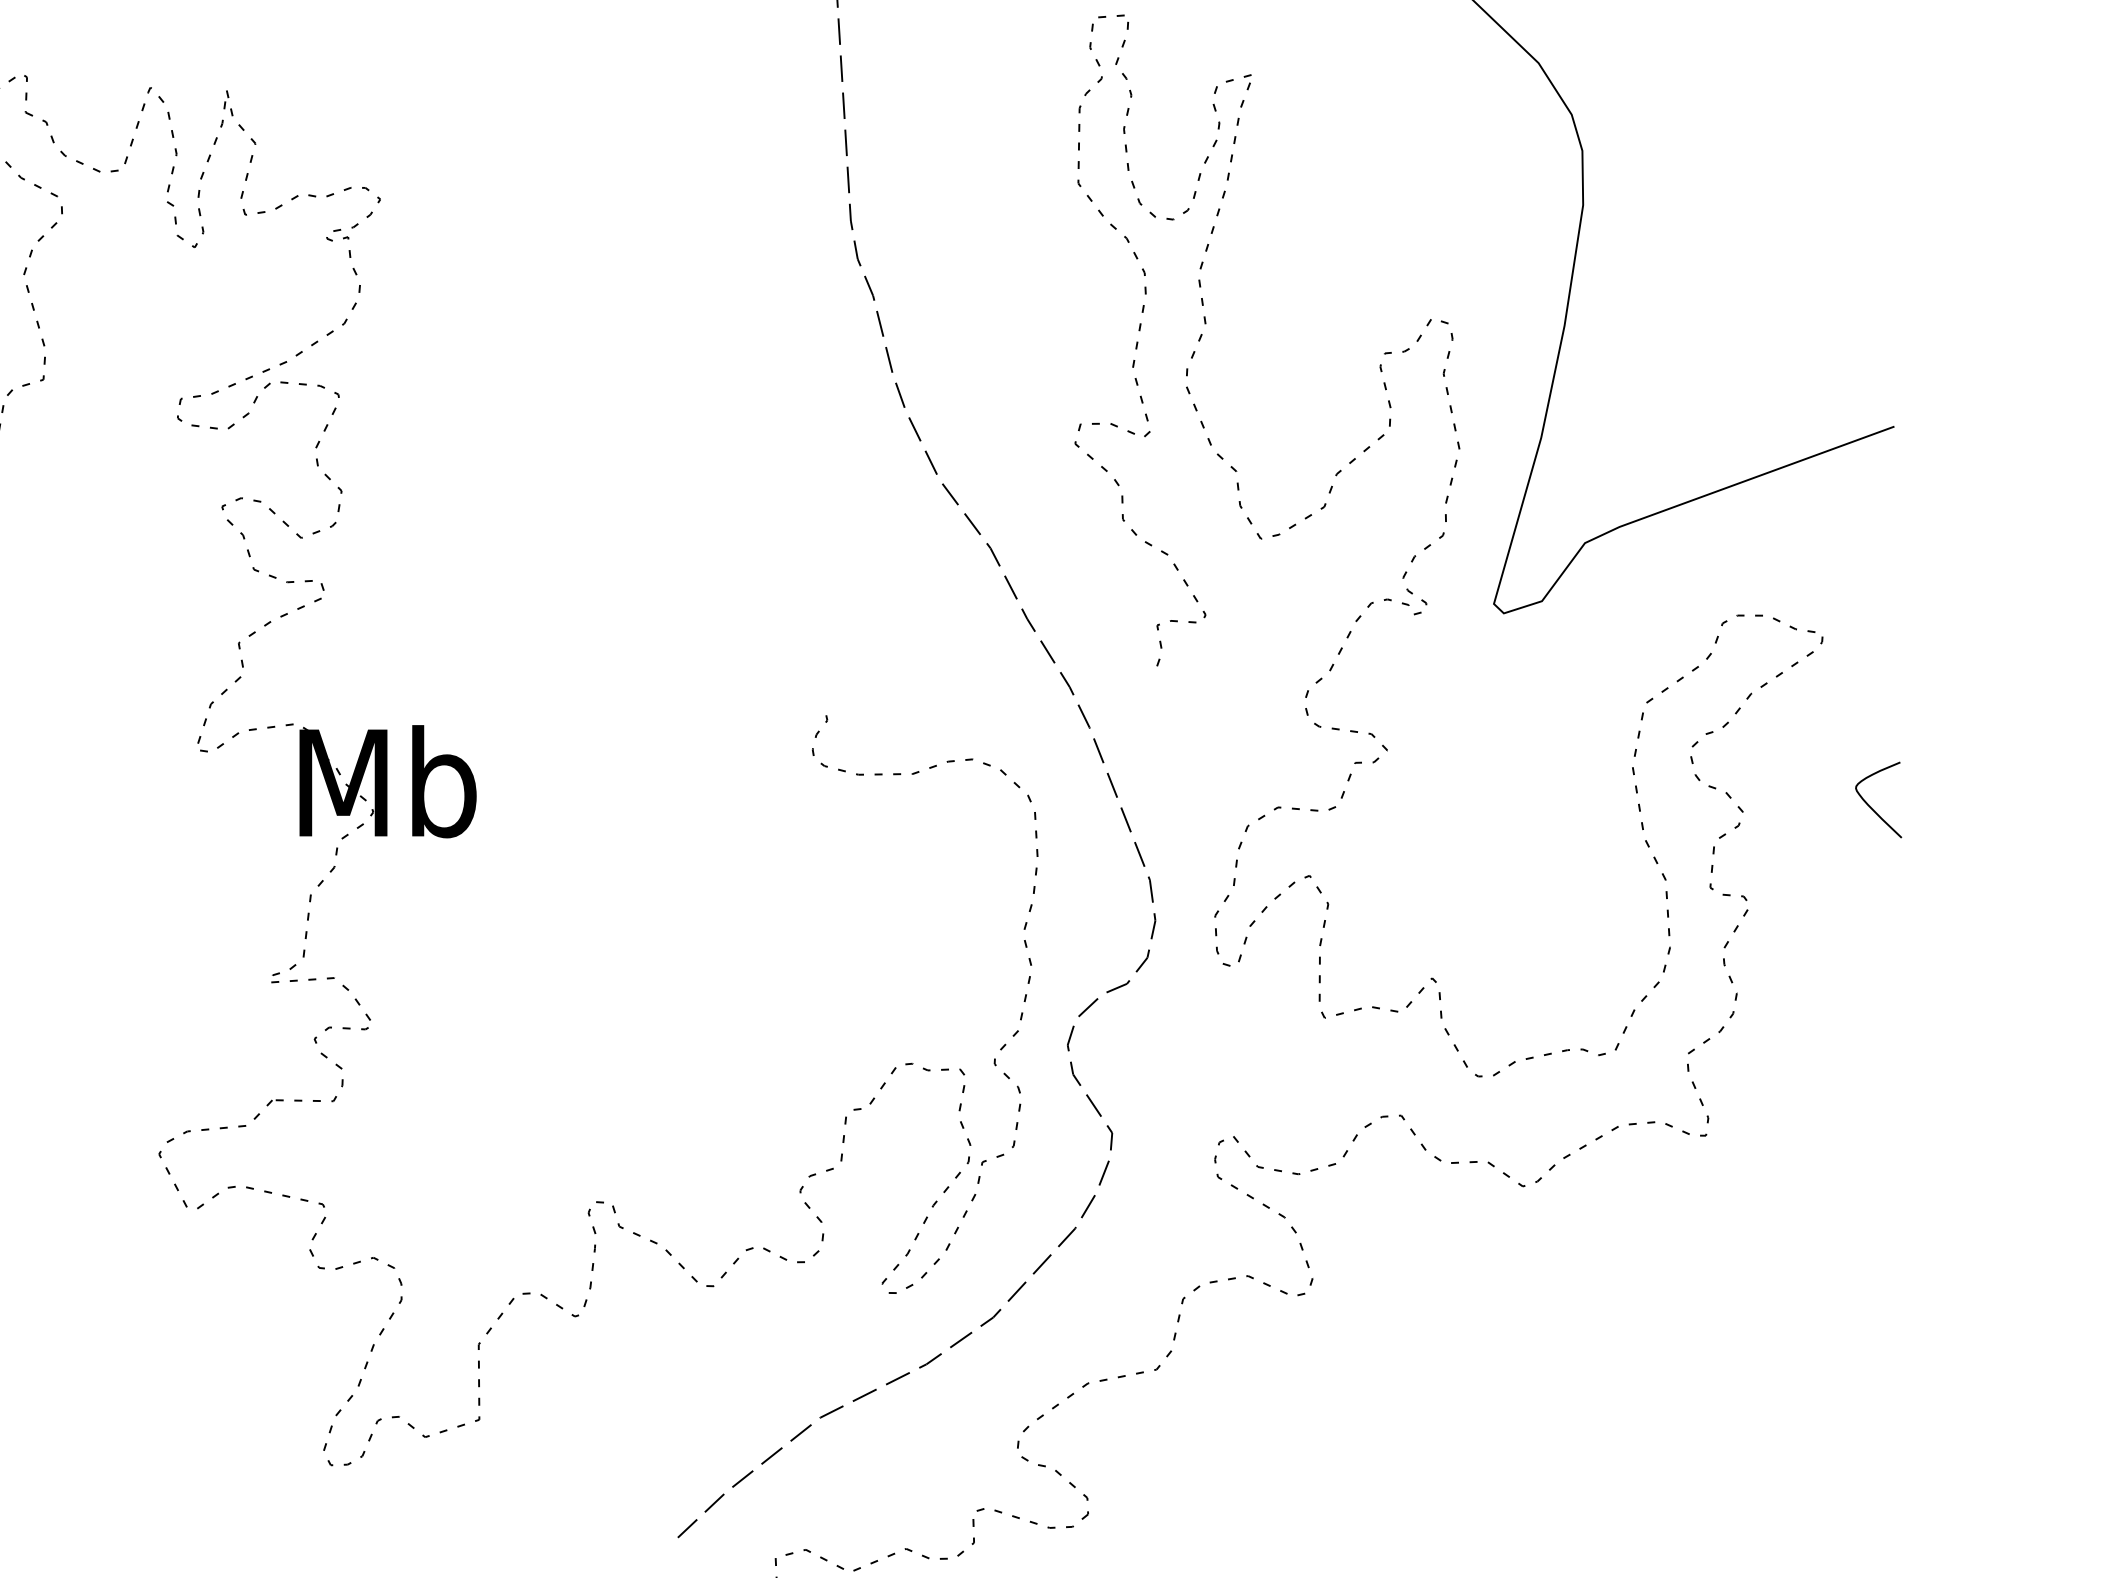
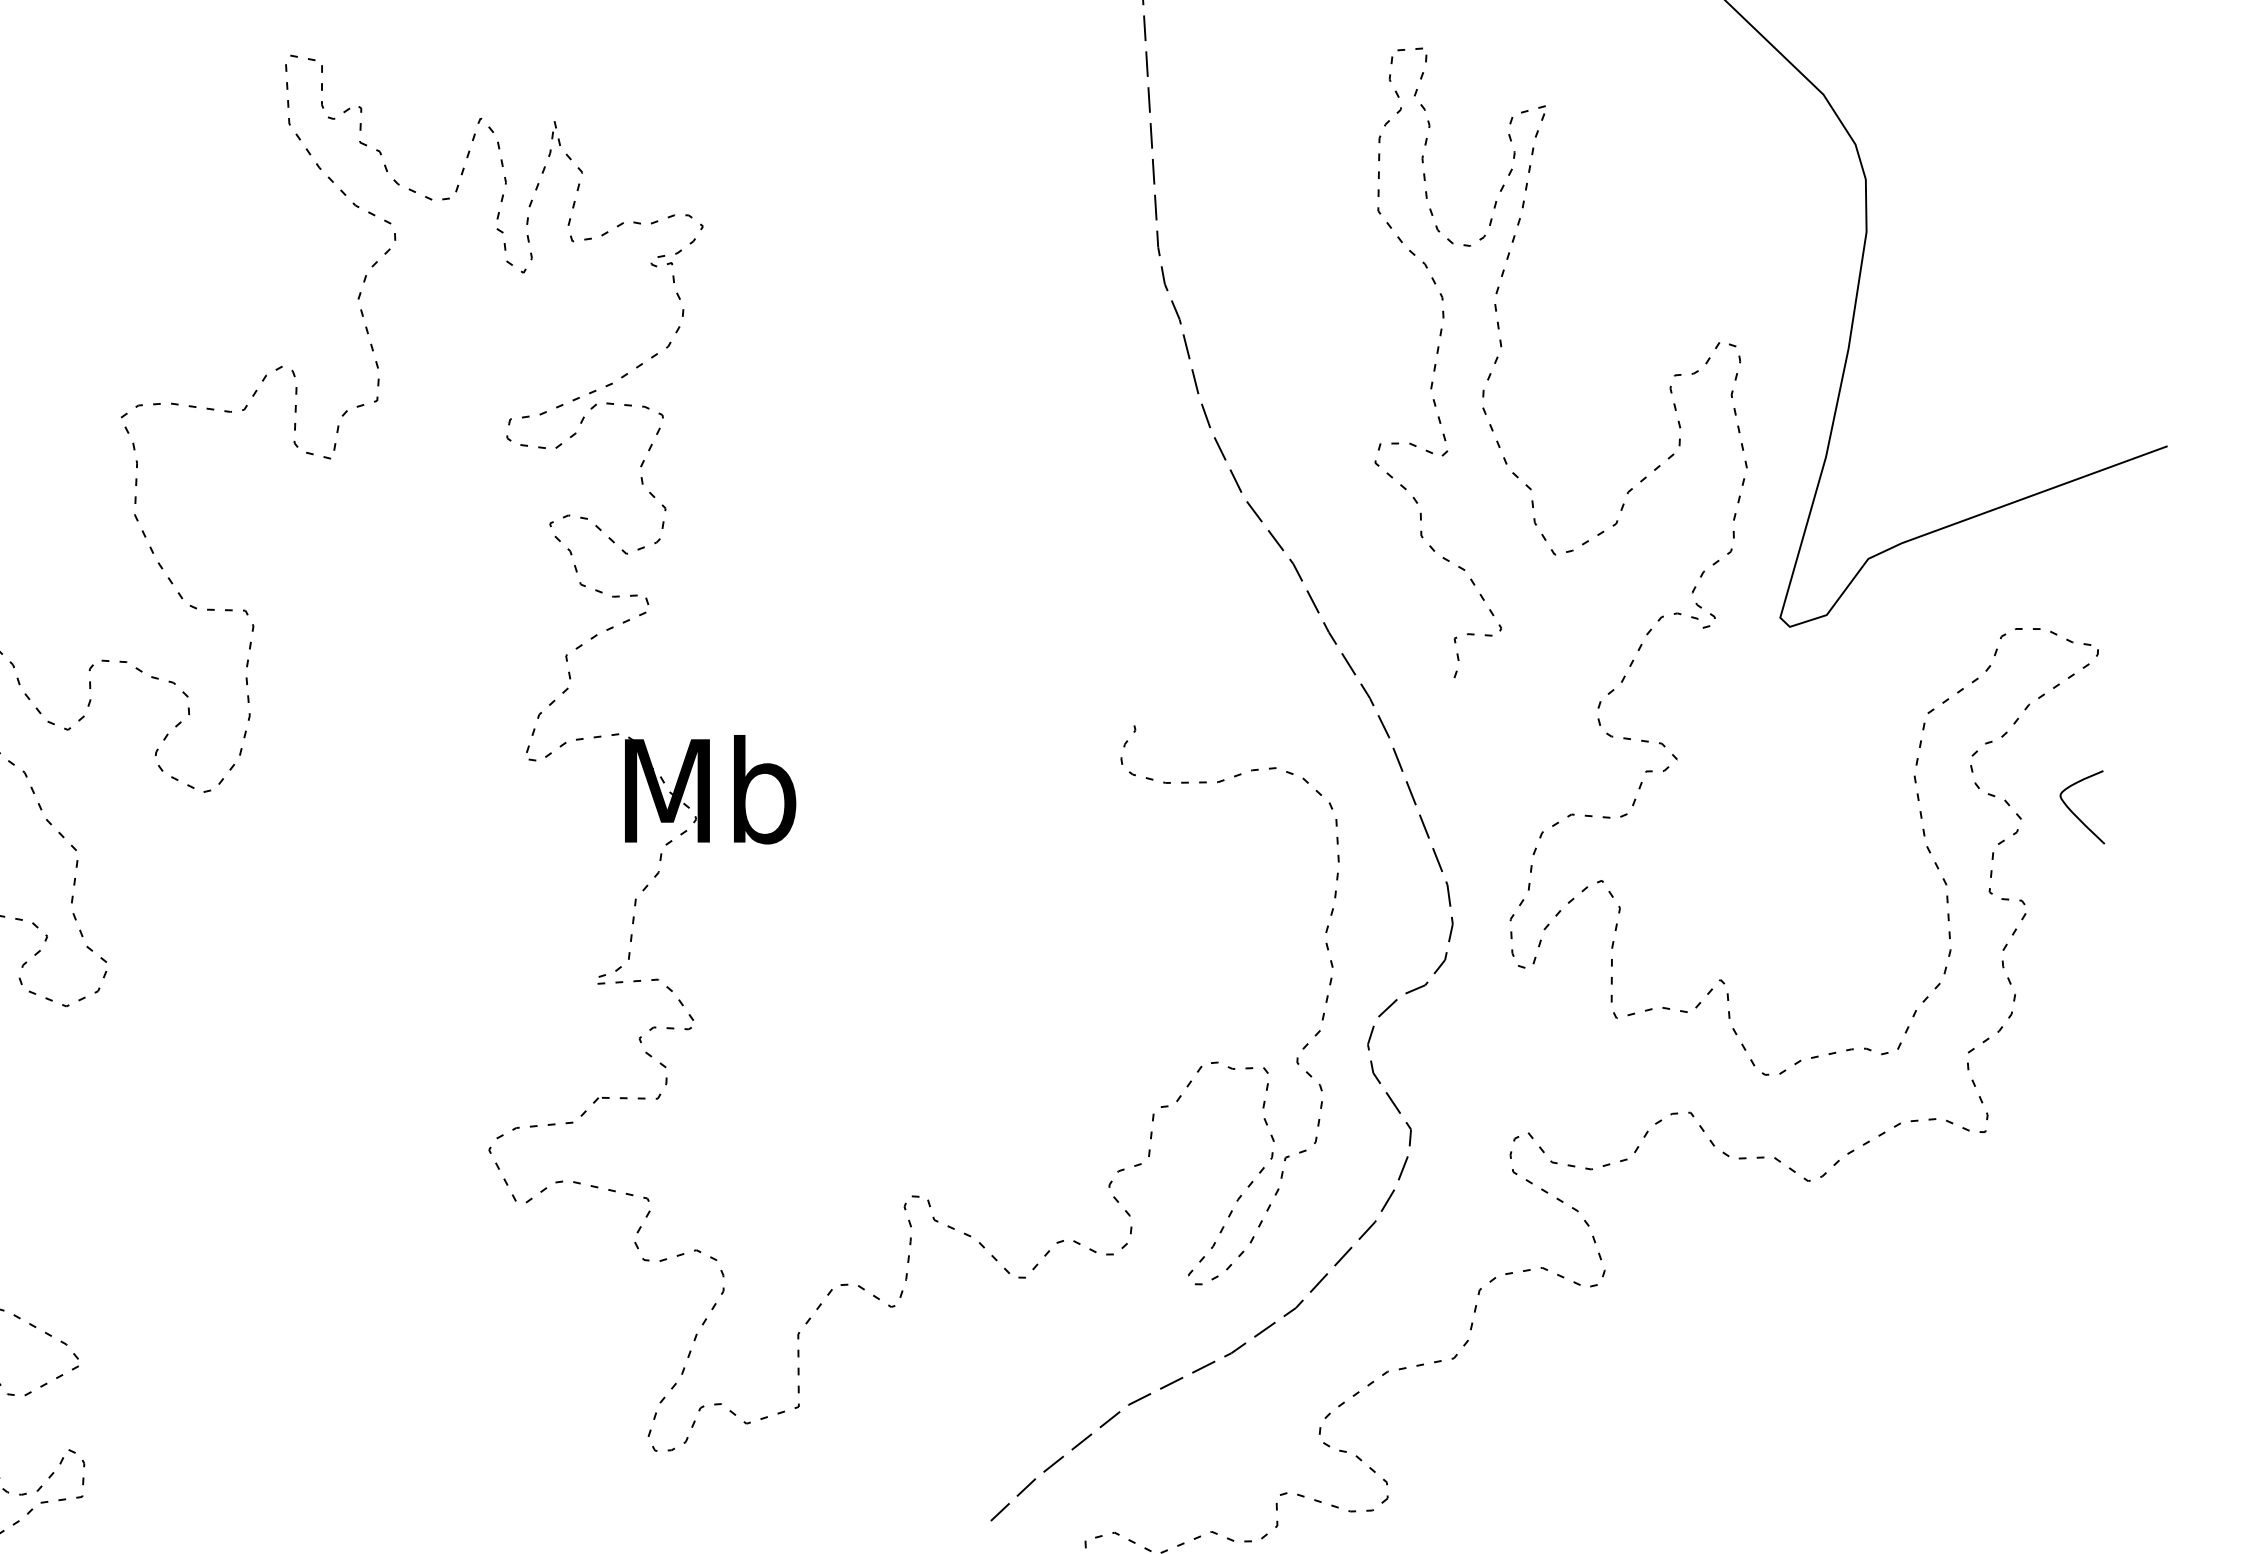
curve: (1871, 807) -> (2075, 814), moved

